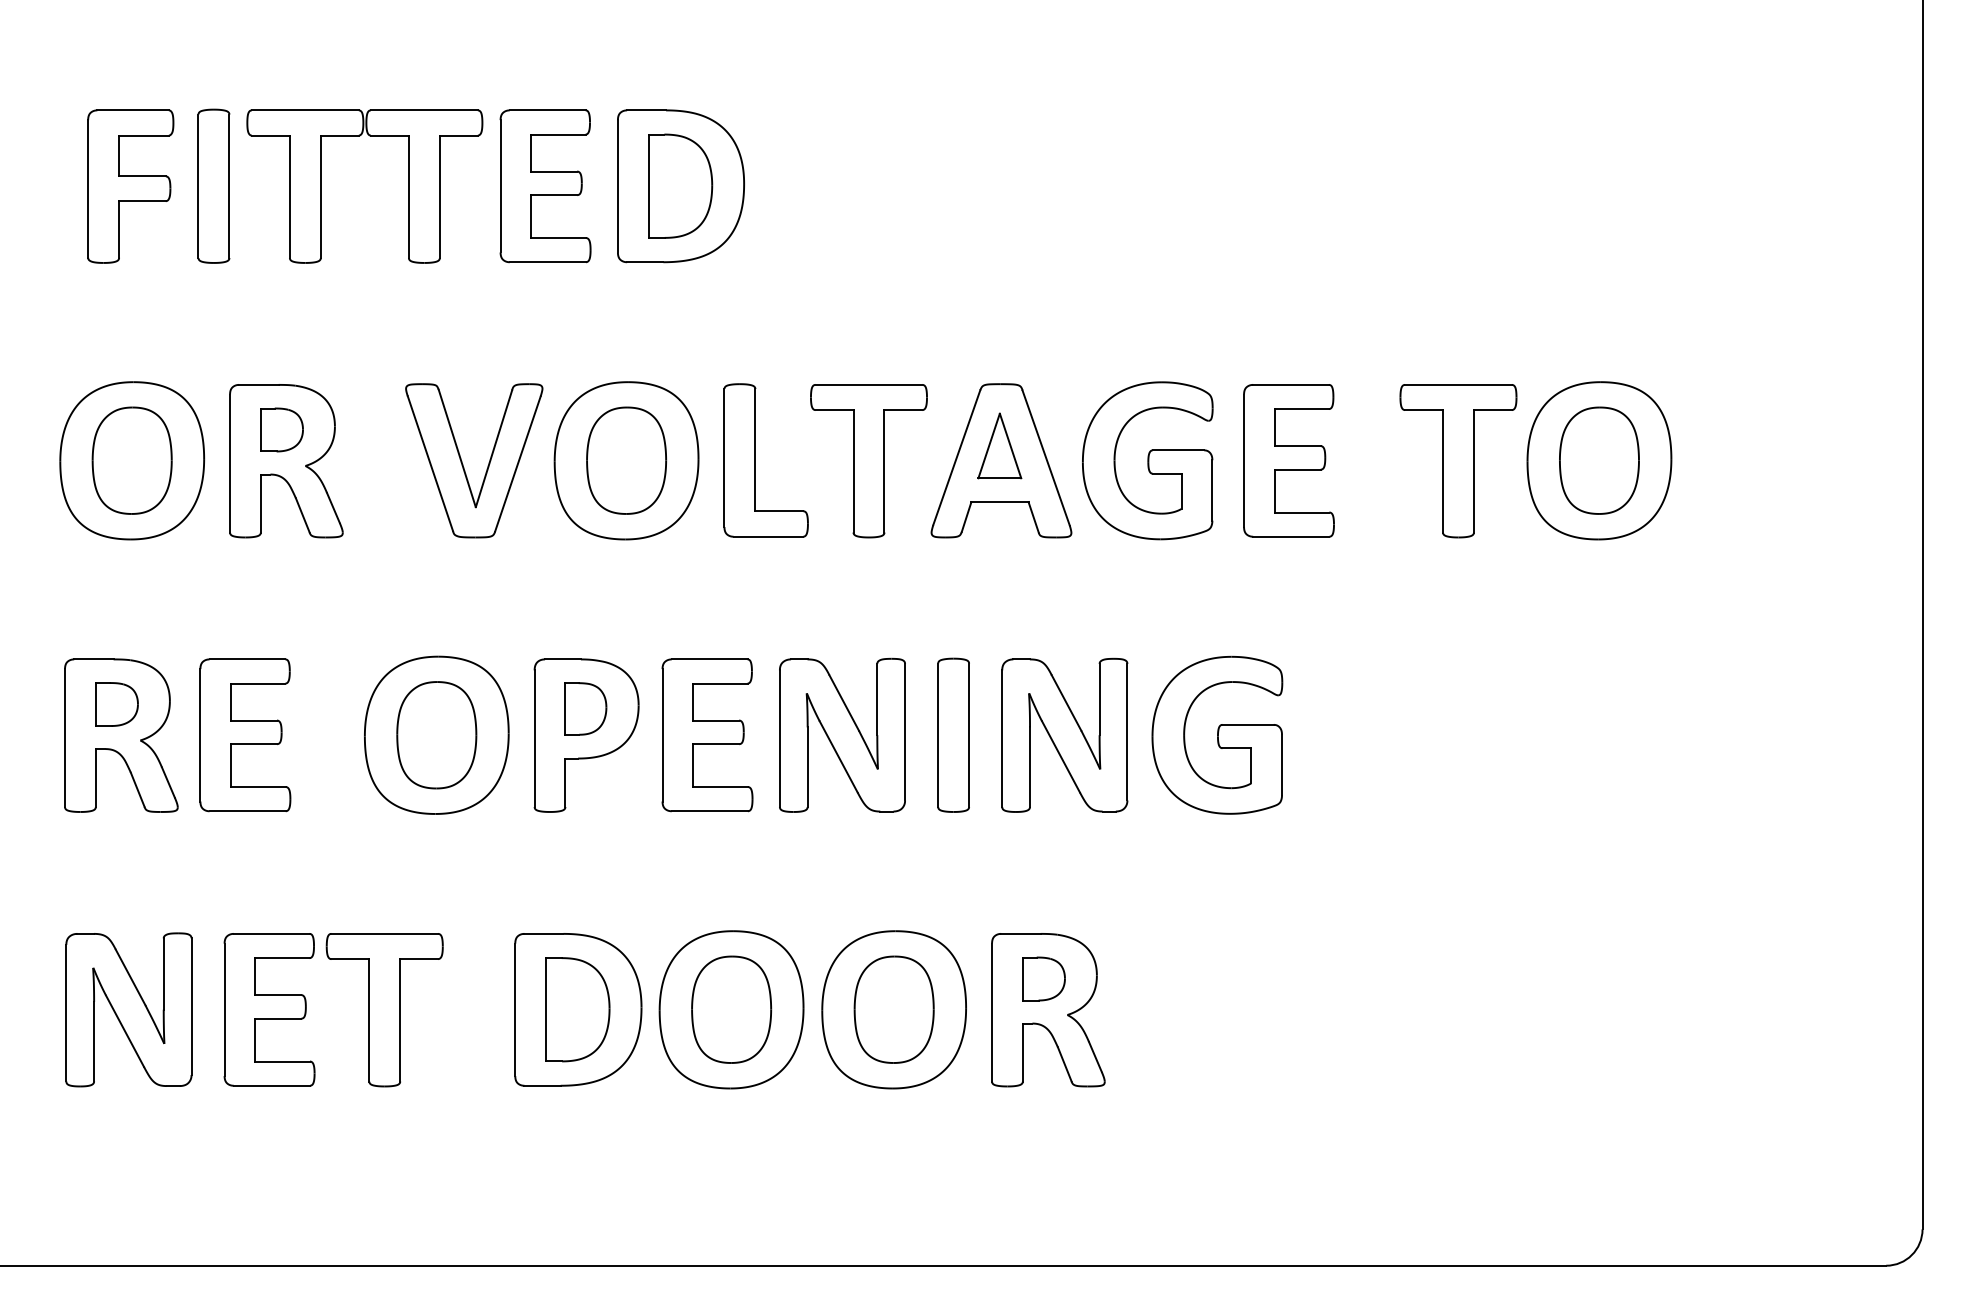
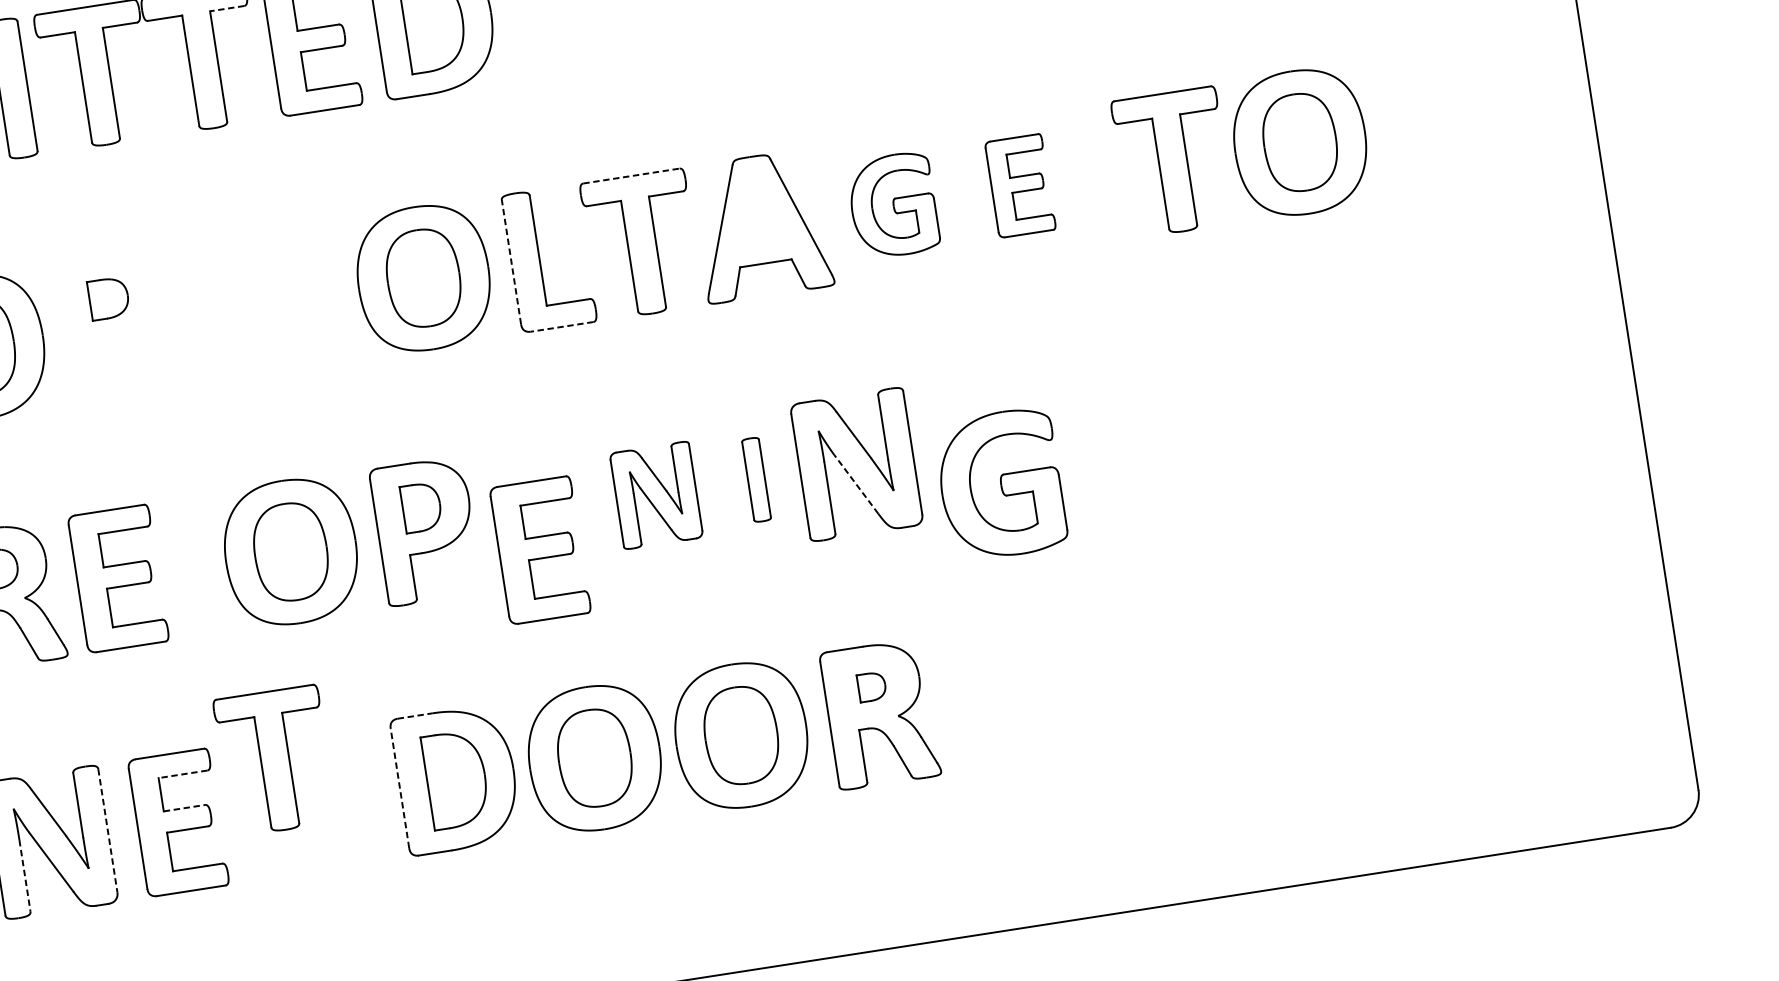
line: (458, 135) -> (226, 8), solid -> dashed
line: (869, 384) -> (631, 175), solid -> dashed
part: (999, 445) -> (757, 212), removed
line: (724, 458) -> (511, 262), solid -> dashed
part: (1147, 460) -> (892, 205), size x0.7
part: (1288, 460) -> (1020, 185), size x0.7
part: (286, 461) -> (117, 326), removed
part: (463, 464) -> (277, 304), removed
line: (768, 536) -> (562, 326), solid -> dashed
part: (842, 734) -> (656, 494), size x0.7
part: (953, 734) -> (756, 479), size x0.6
part: (1217, 734) -> (1000, 483), moved
part: (707, 735) -> (540, 550), moved
line: (1060, 756) -> (855, 484), solid -> dashed
line: (544, 933) -> (415, 715), solid -> dashed
line: (282, 958) -> (183, 774), solid -> dashed
part: (1043, 978) -> (871, 686), size x0.7
line: (278, 995) -> (184, 808), solid -> dashed
line: (191, 1007) -> (107, 831), solid -> dashed
line: (515, 1009) -> (400, 788), solid -> dashed
part: (384, 1010) -> (275, 761), moved
line: (94, 1041) -> (25, 875), solid -> dashed

